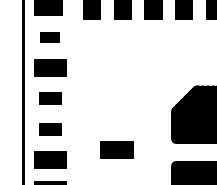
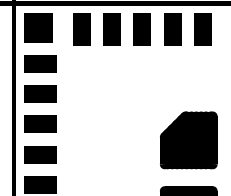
part: (50, 36) -> (40, 63), size x1.67
part: (50, 97) -> (40, 123), size x1.43
part: (50, 128) -> (40, 154), size x1.43
part: (117, 149) -> (106, 174), removed

